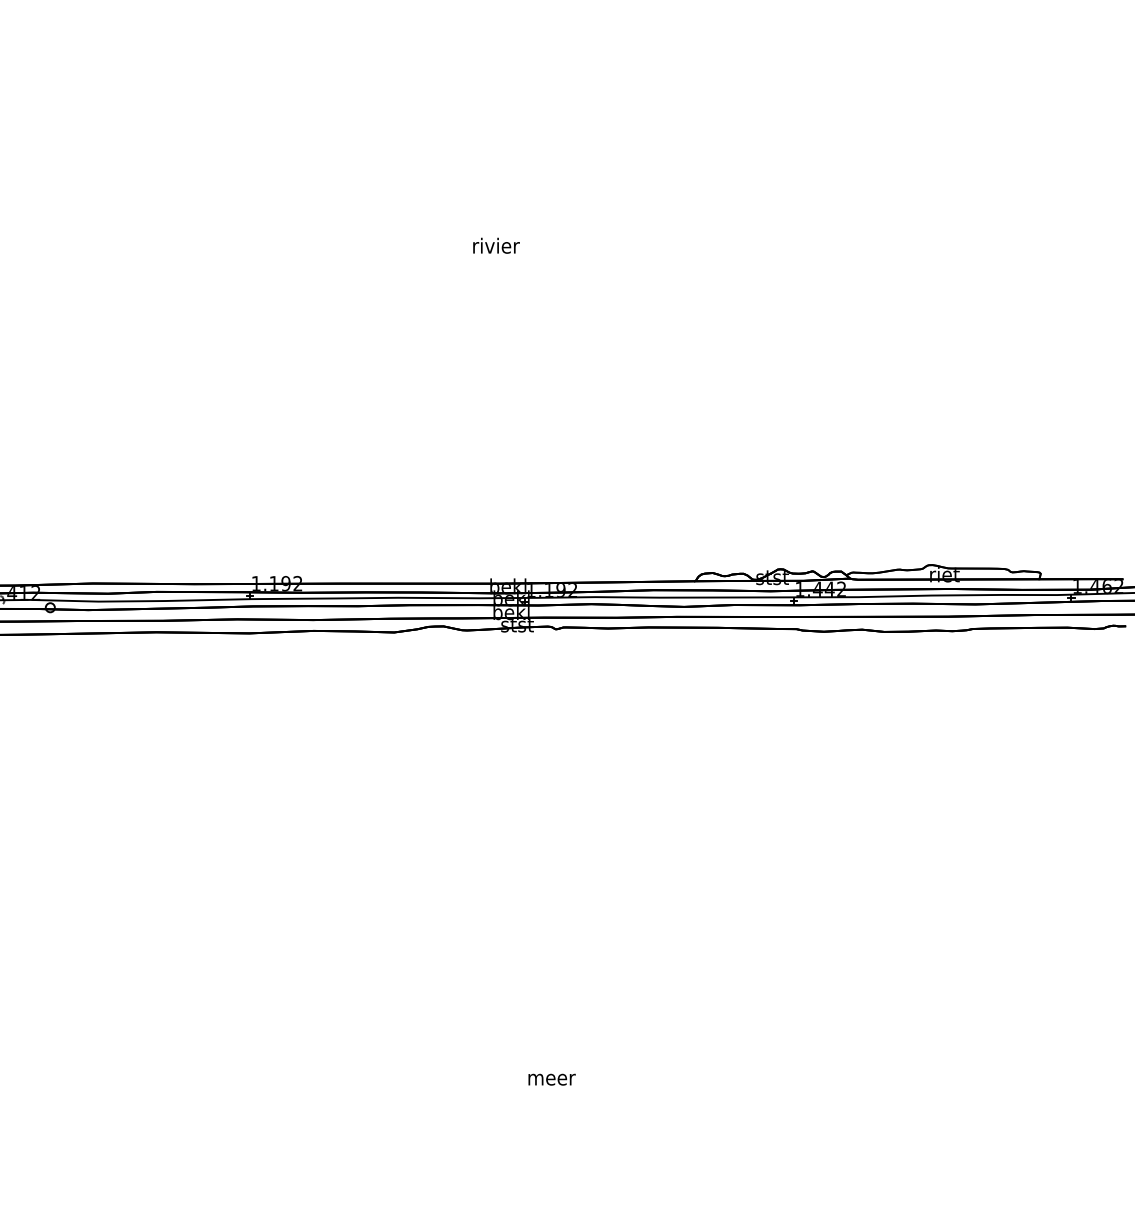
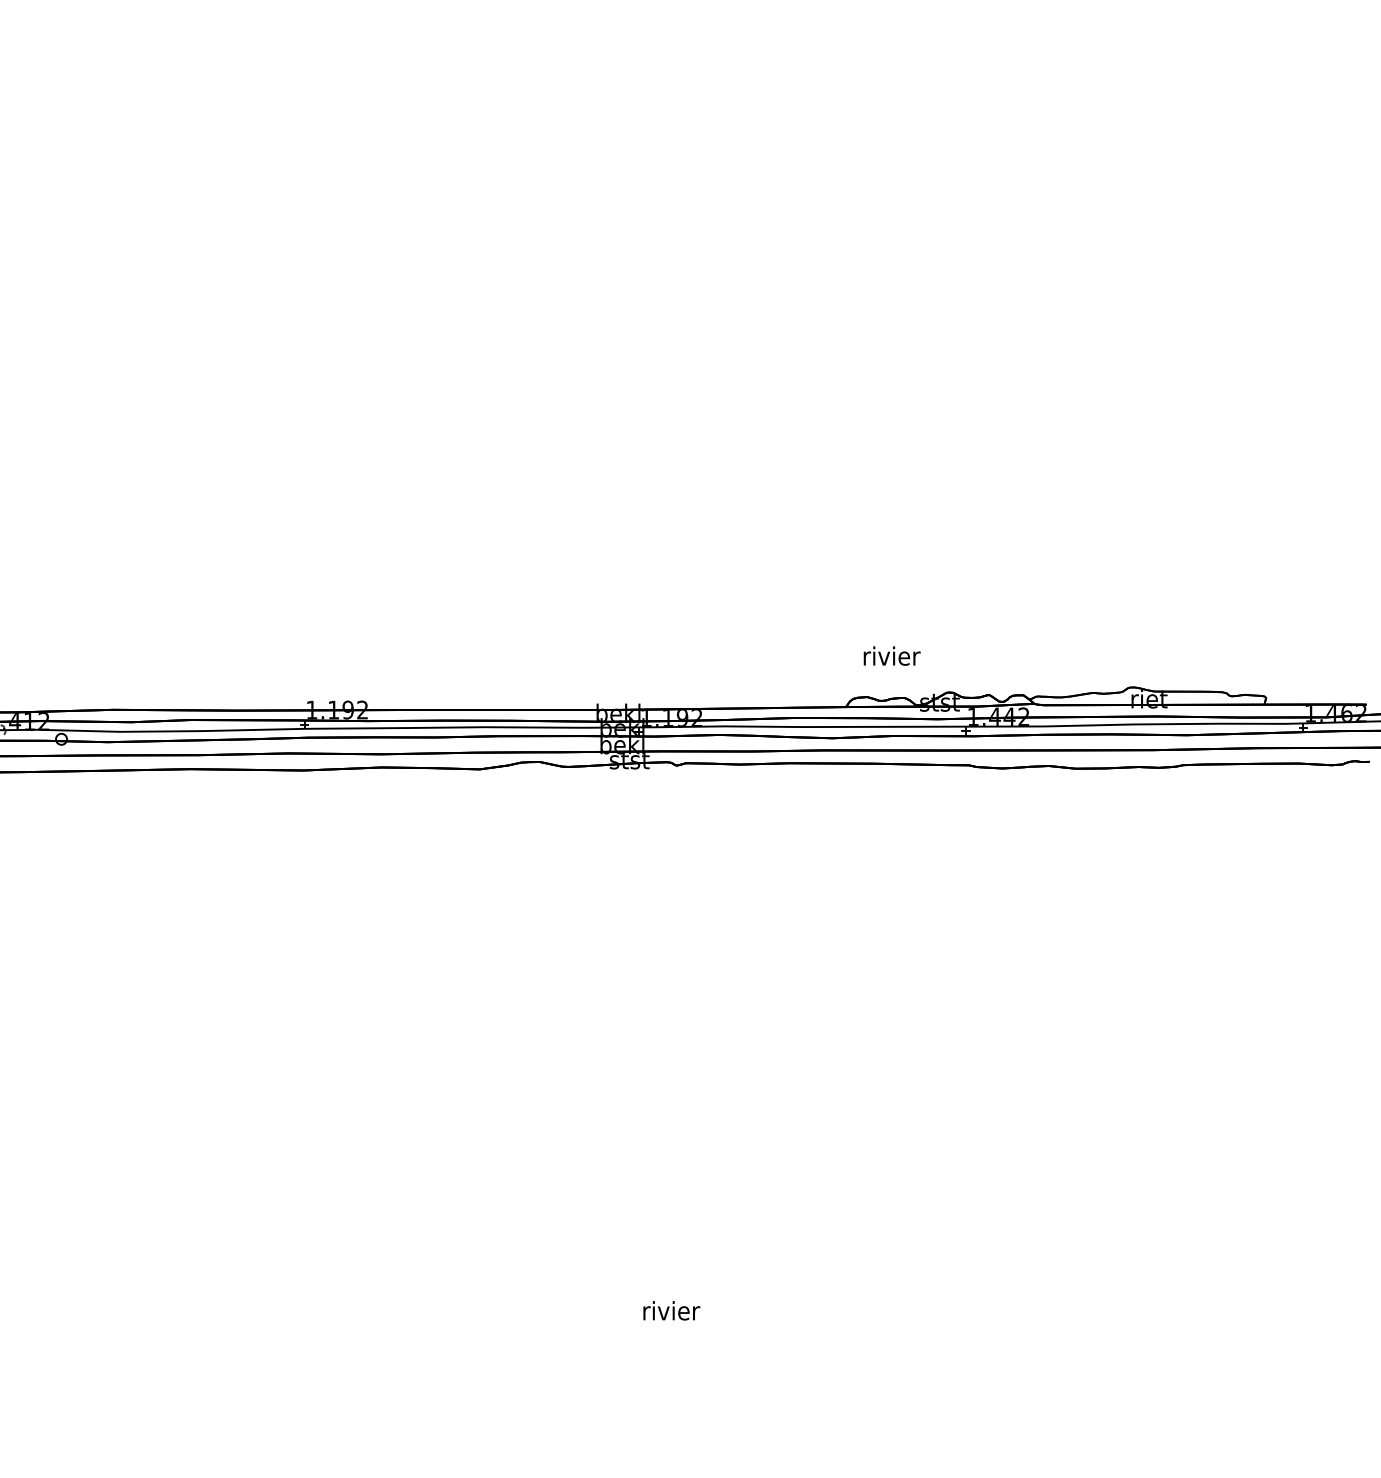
text: (495, 245) -> (891, 655), moved
text: (551, 1077) -> (671, 1310), meer -> rivier

